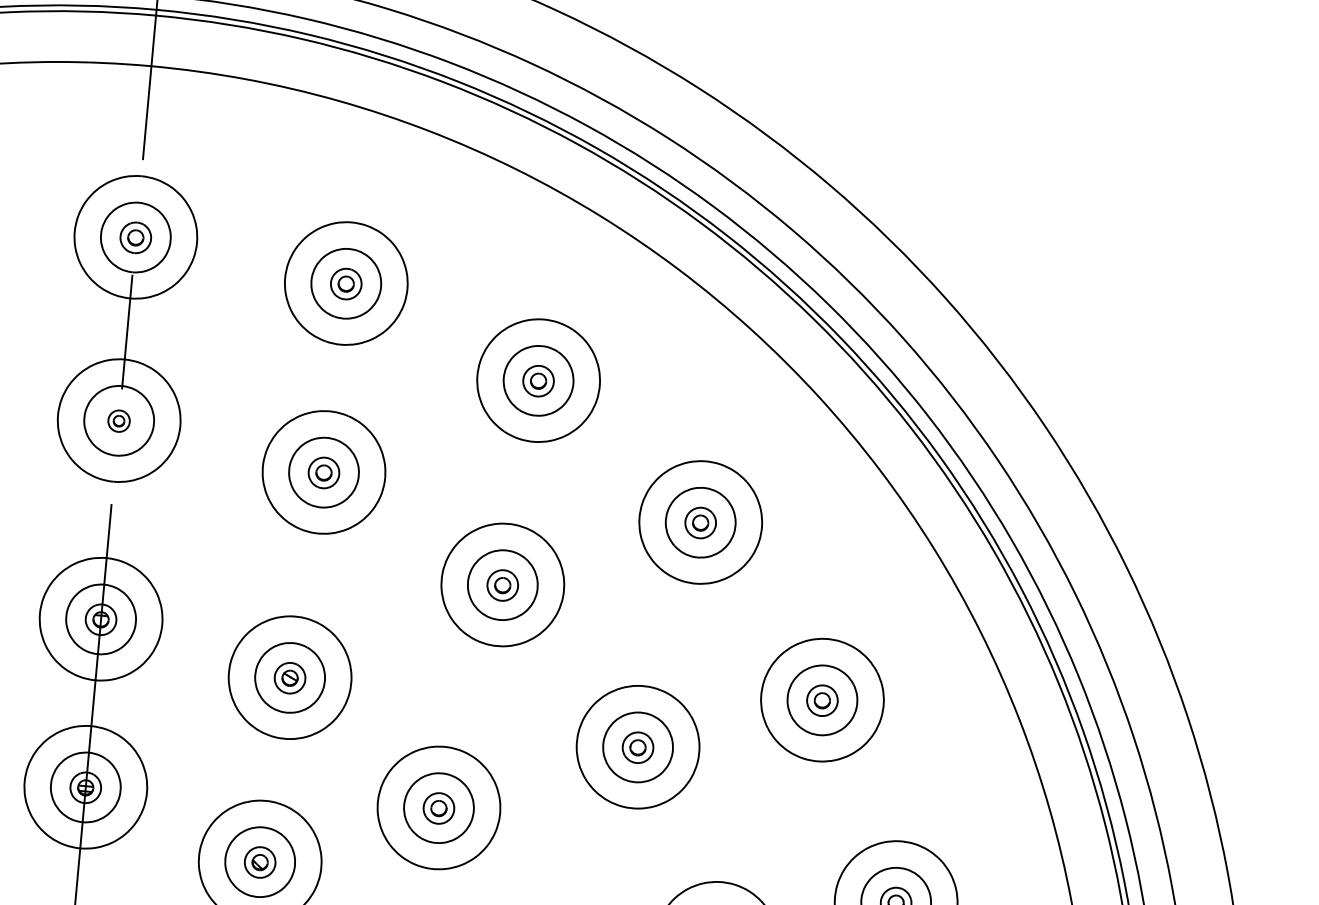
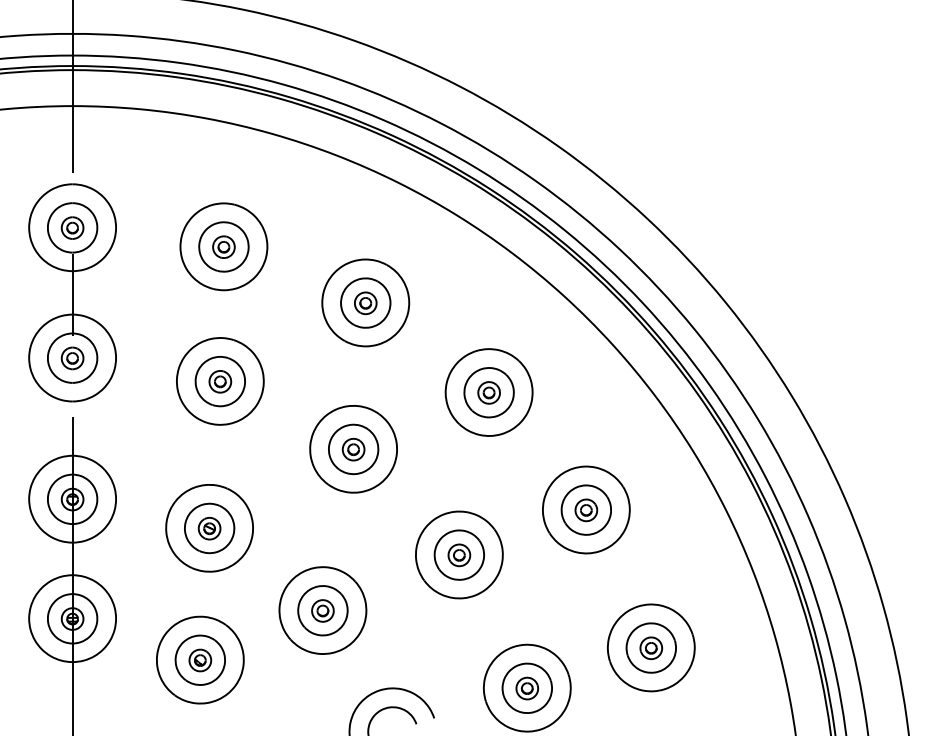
part: (118, 421) -> (72, 358), size x1.43

